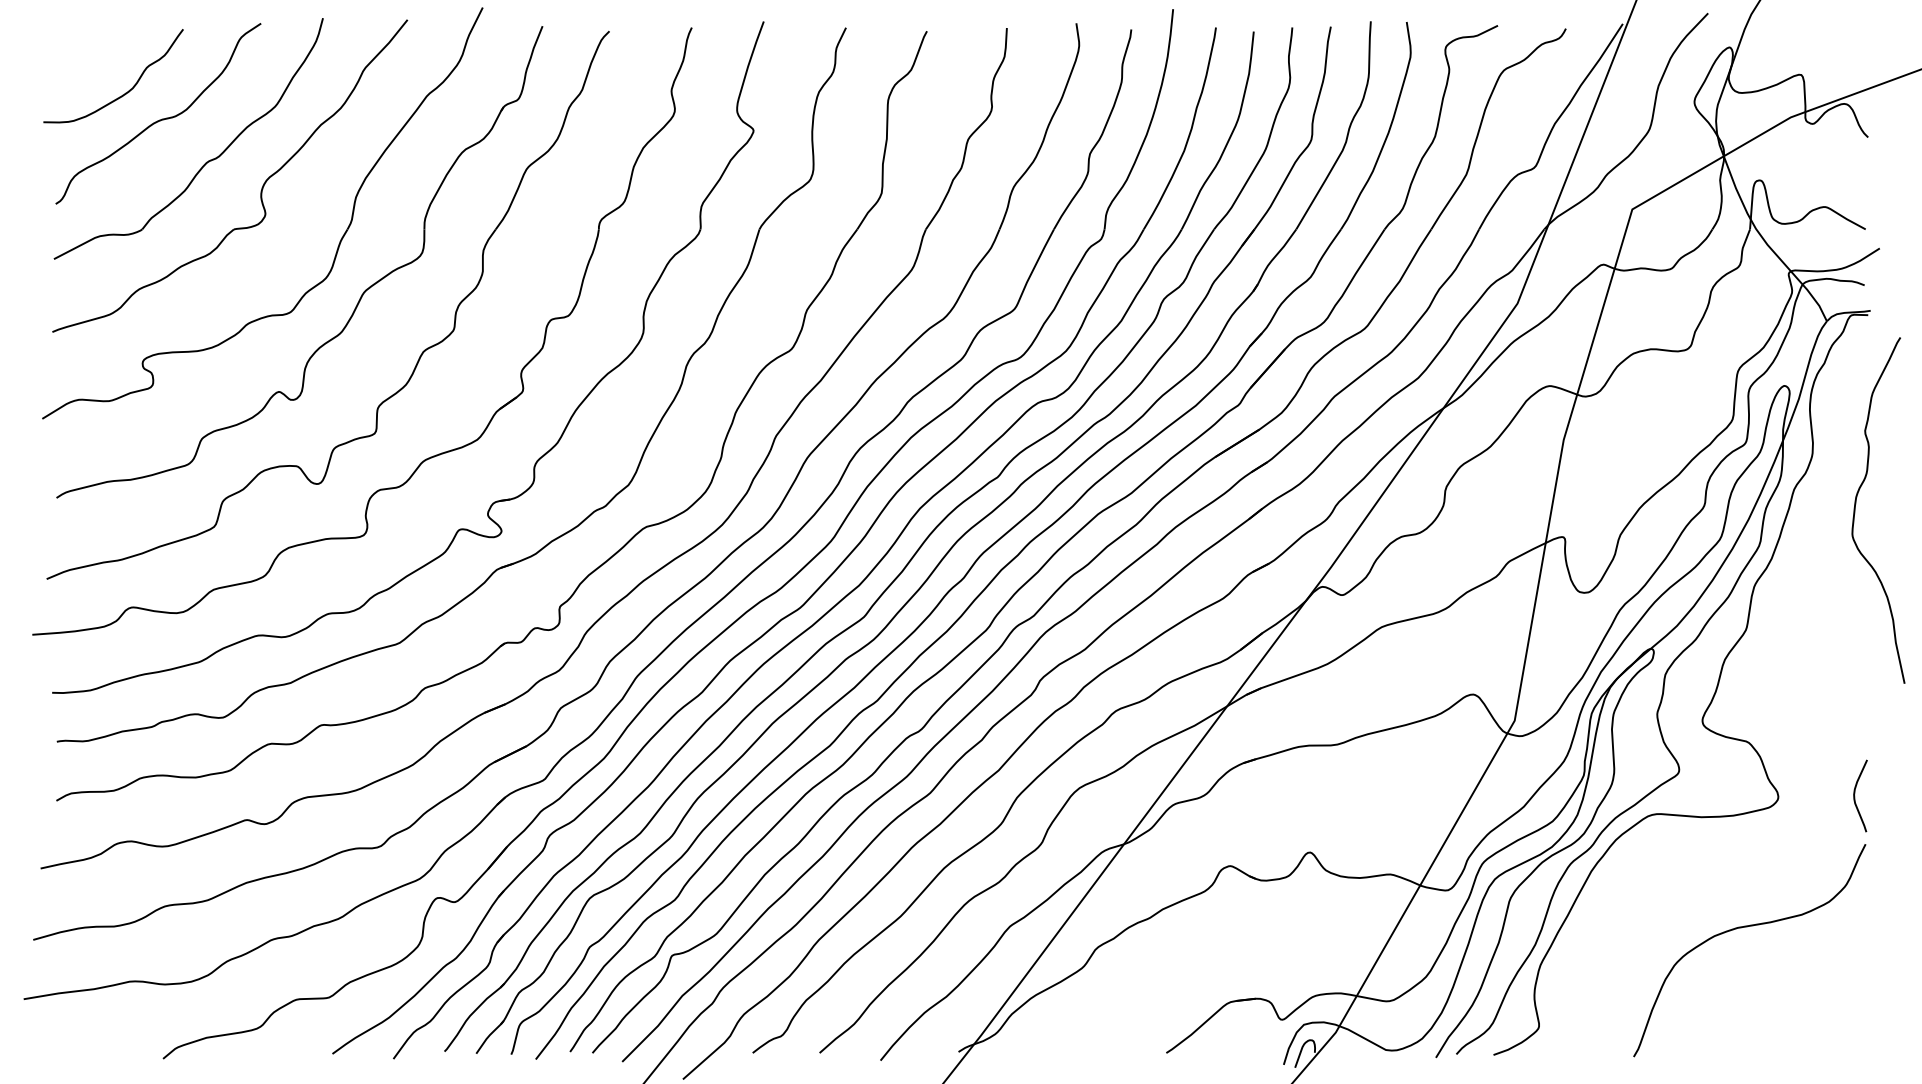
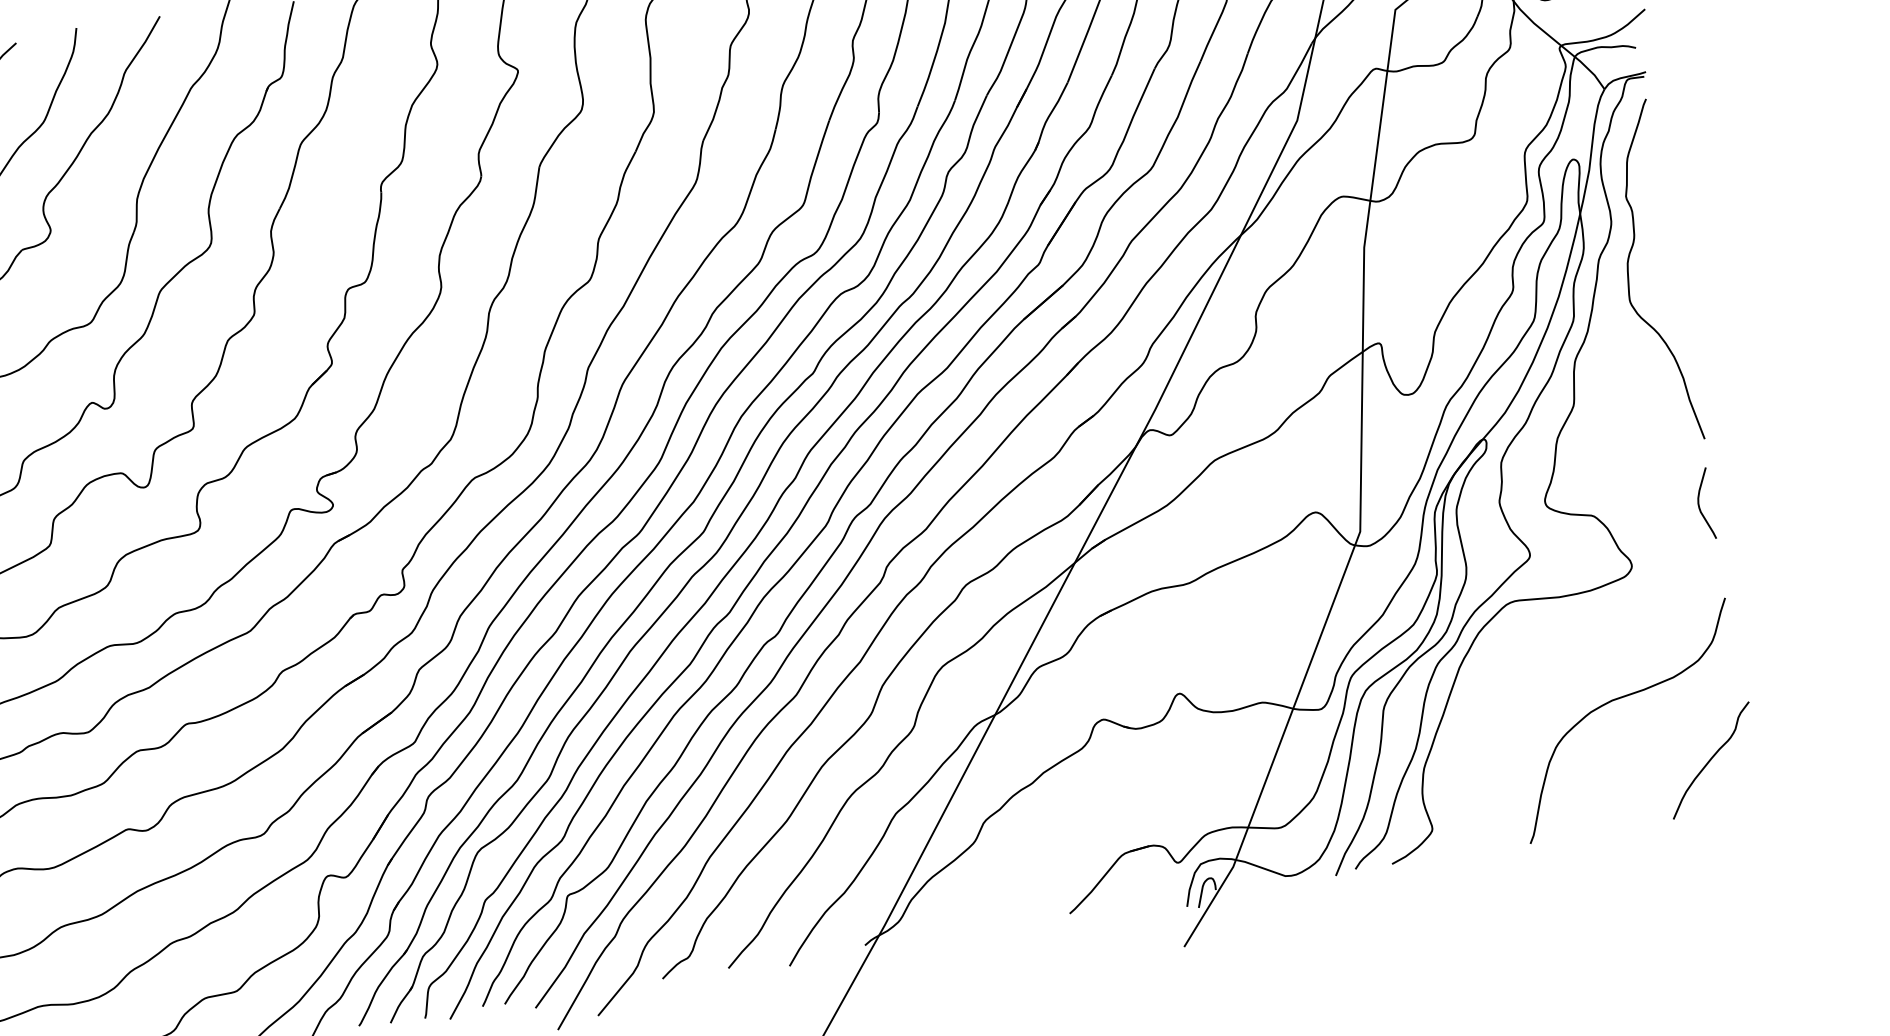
curve: (1856, 504) -> (1629, 270), moved
curve: (1855, 796) -> (1700, 505), moved
curve: (1825, 1002) -> (1710, 760), added

